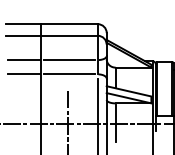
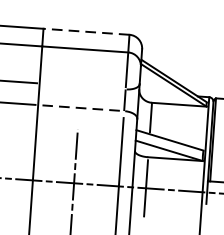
line: (69, 24) -> (86, 32), solid -> dashed
line: (69, 60) -> (82, 87), removed
line: (69, 74) -> (81, 108), solid -> dashed

